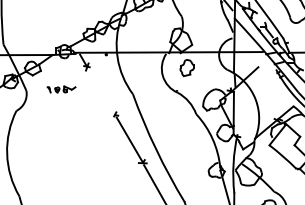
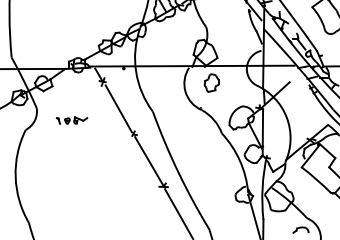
part: (61, 89) -> (71, 120), moved
line: (101, 91) -> (118, 108), added

